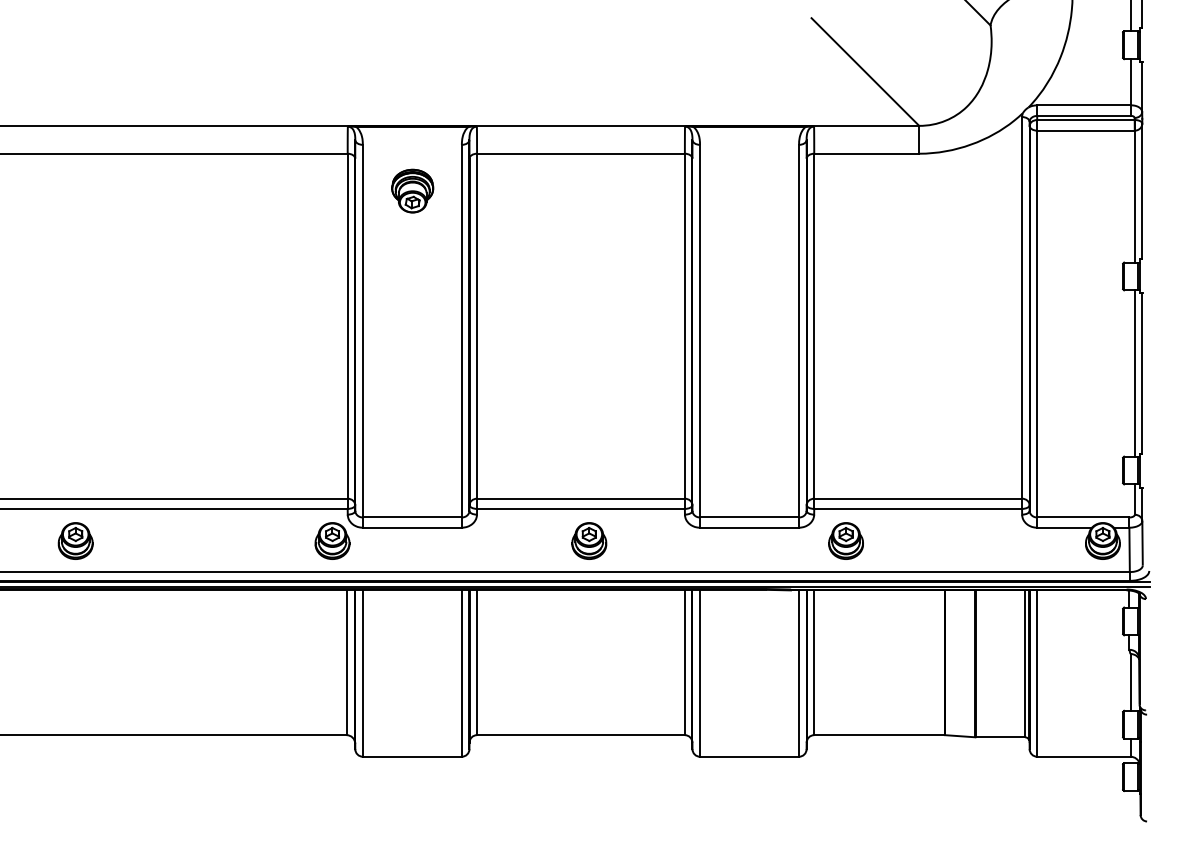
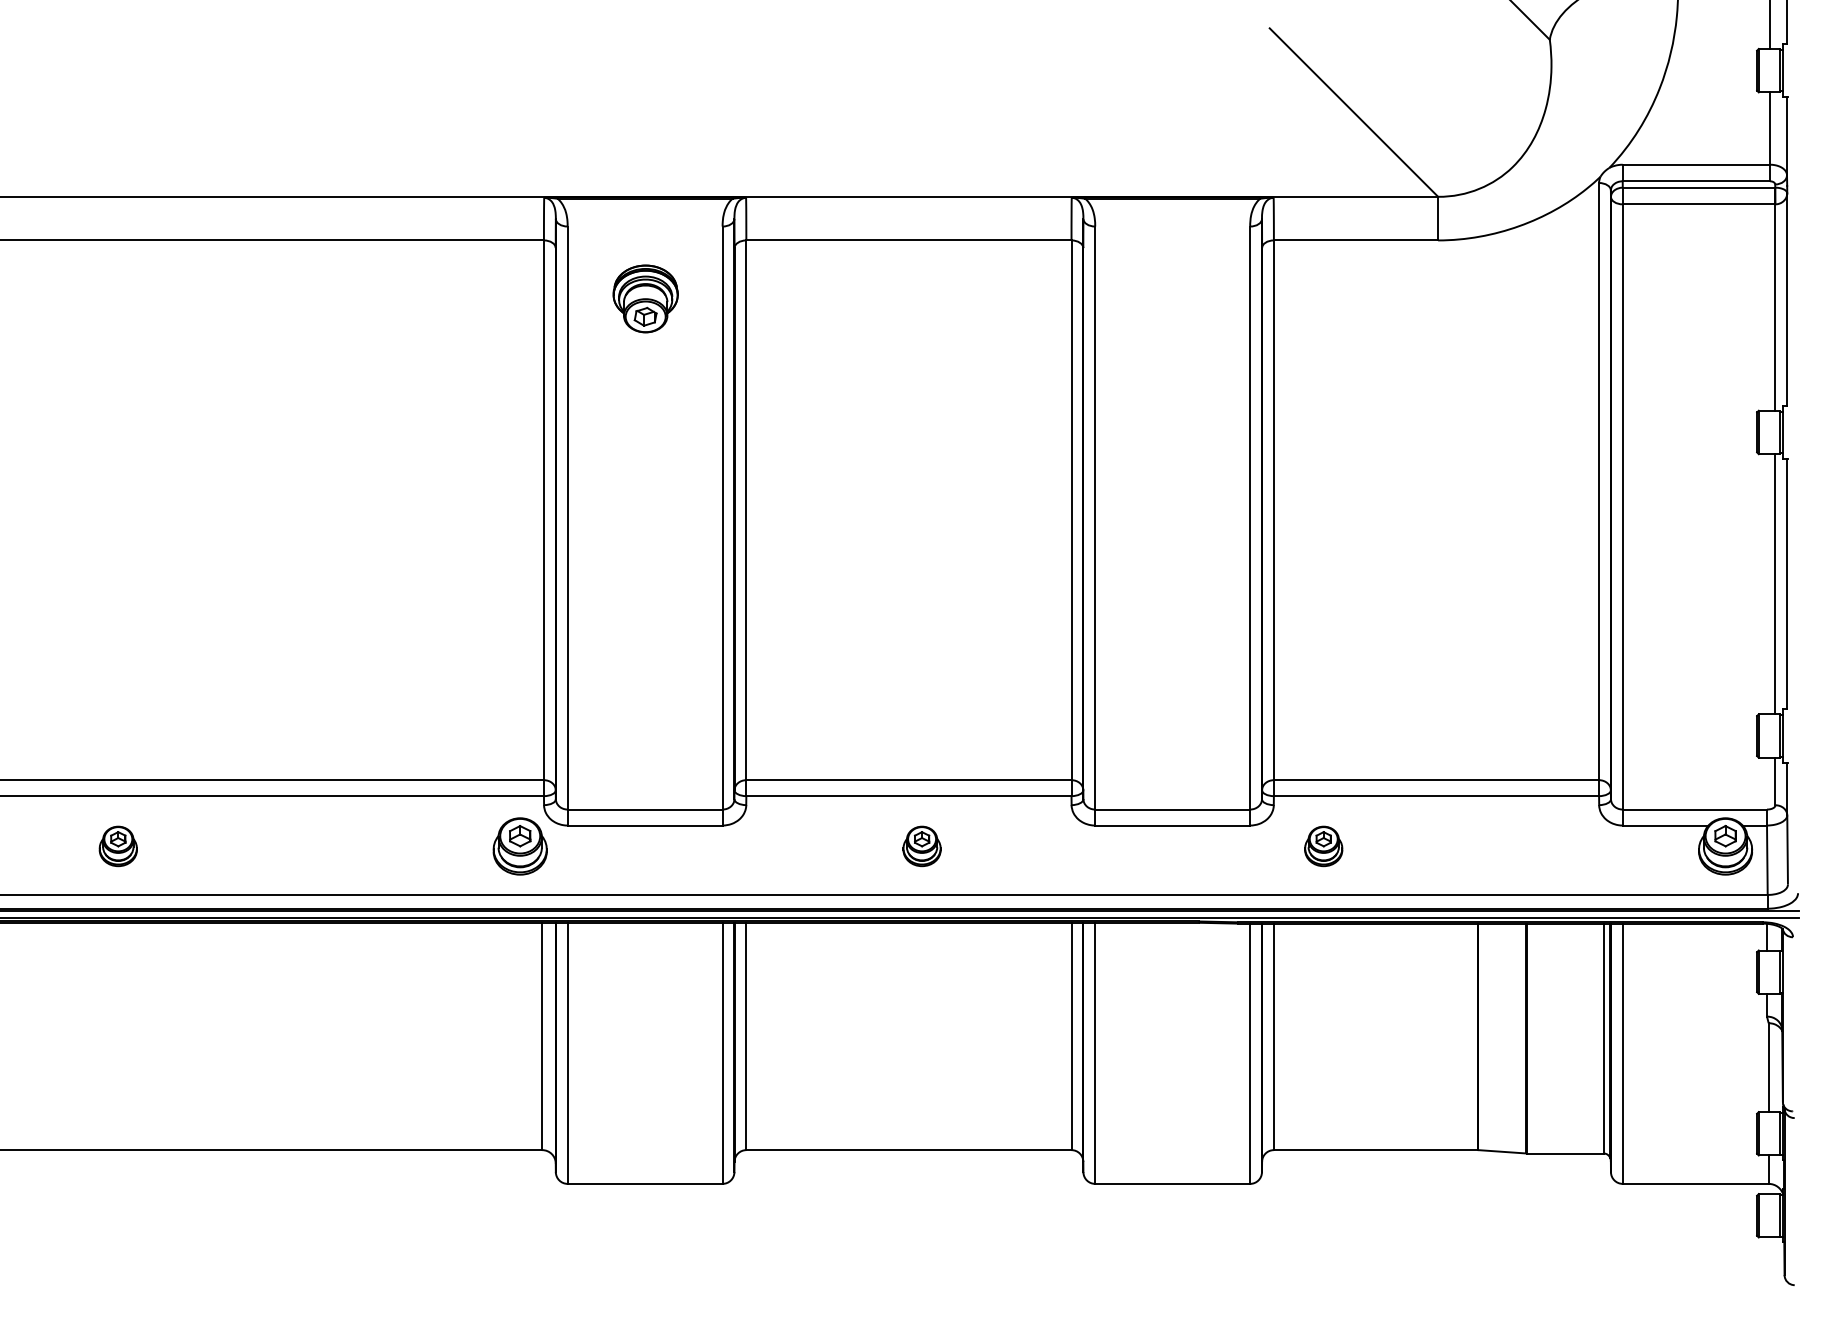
part: (75, 540) -> (118, 845), size x0.7
part: (589, 540) -> (922, 845), size x0.7
part: (845, 540) -> (1322, 845), size x0.7

